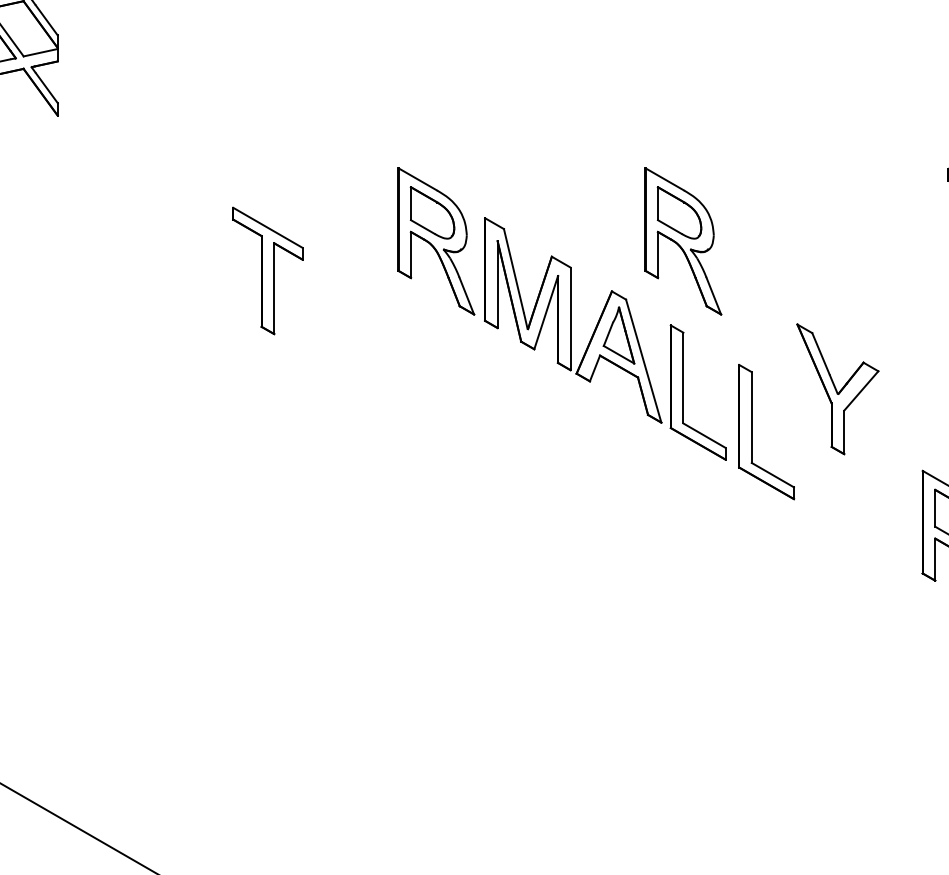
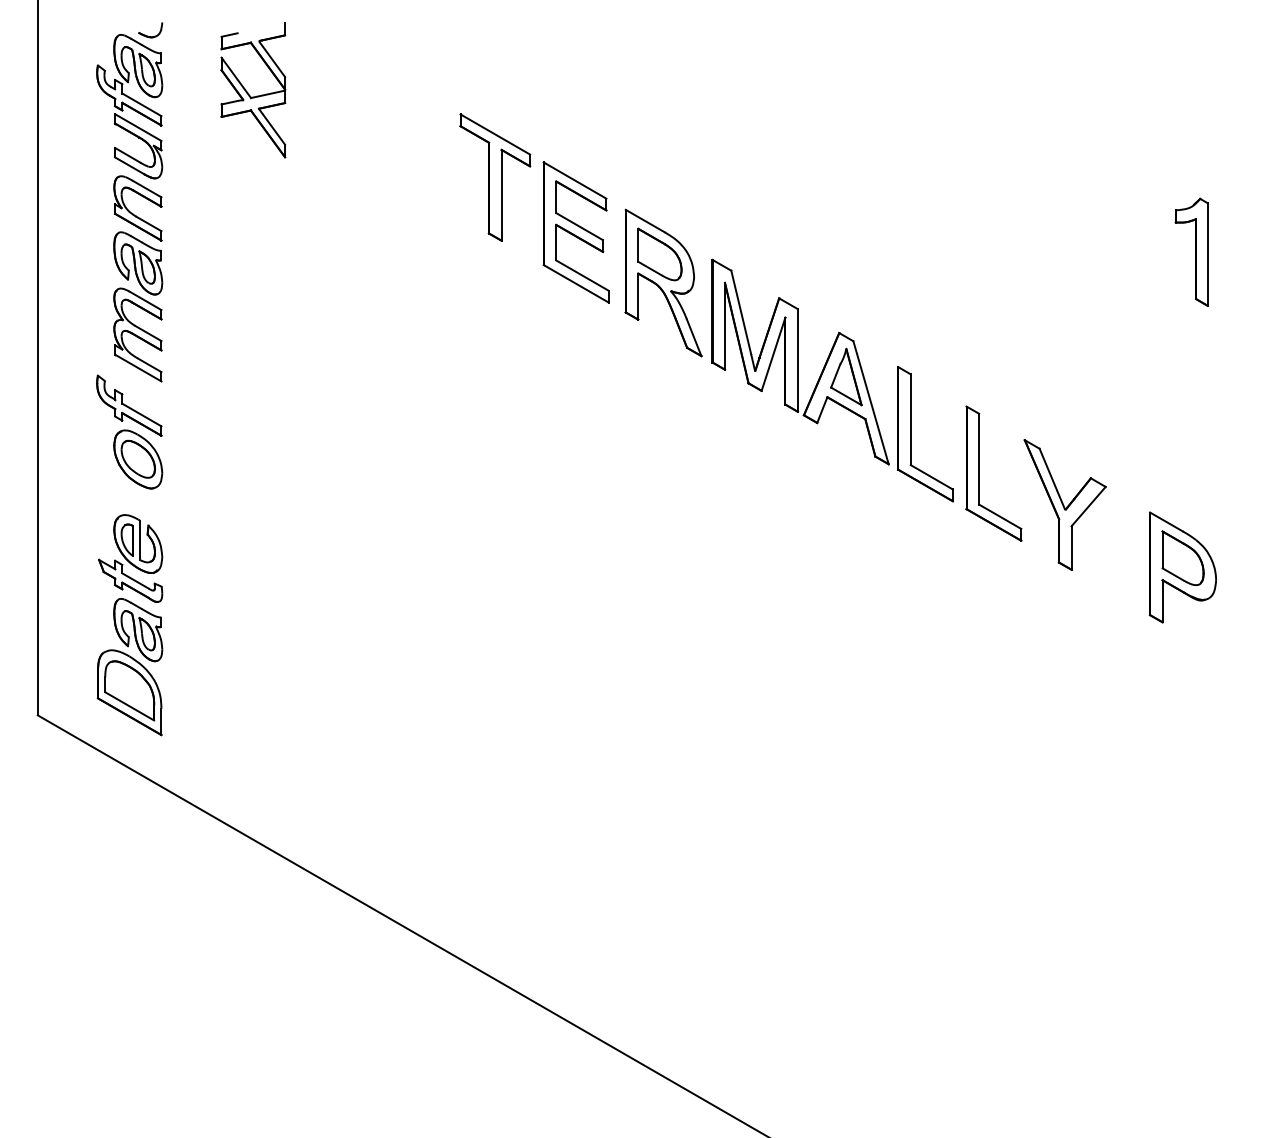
part: (348, 190) -> (575, 232), added
part: (683, 240) -> (910, 282), removed
part: (268, 270) -> (495, 177), moved
part: (837, 388) -> (1064, 504), moved

